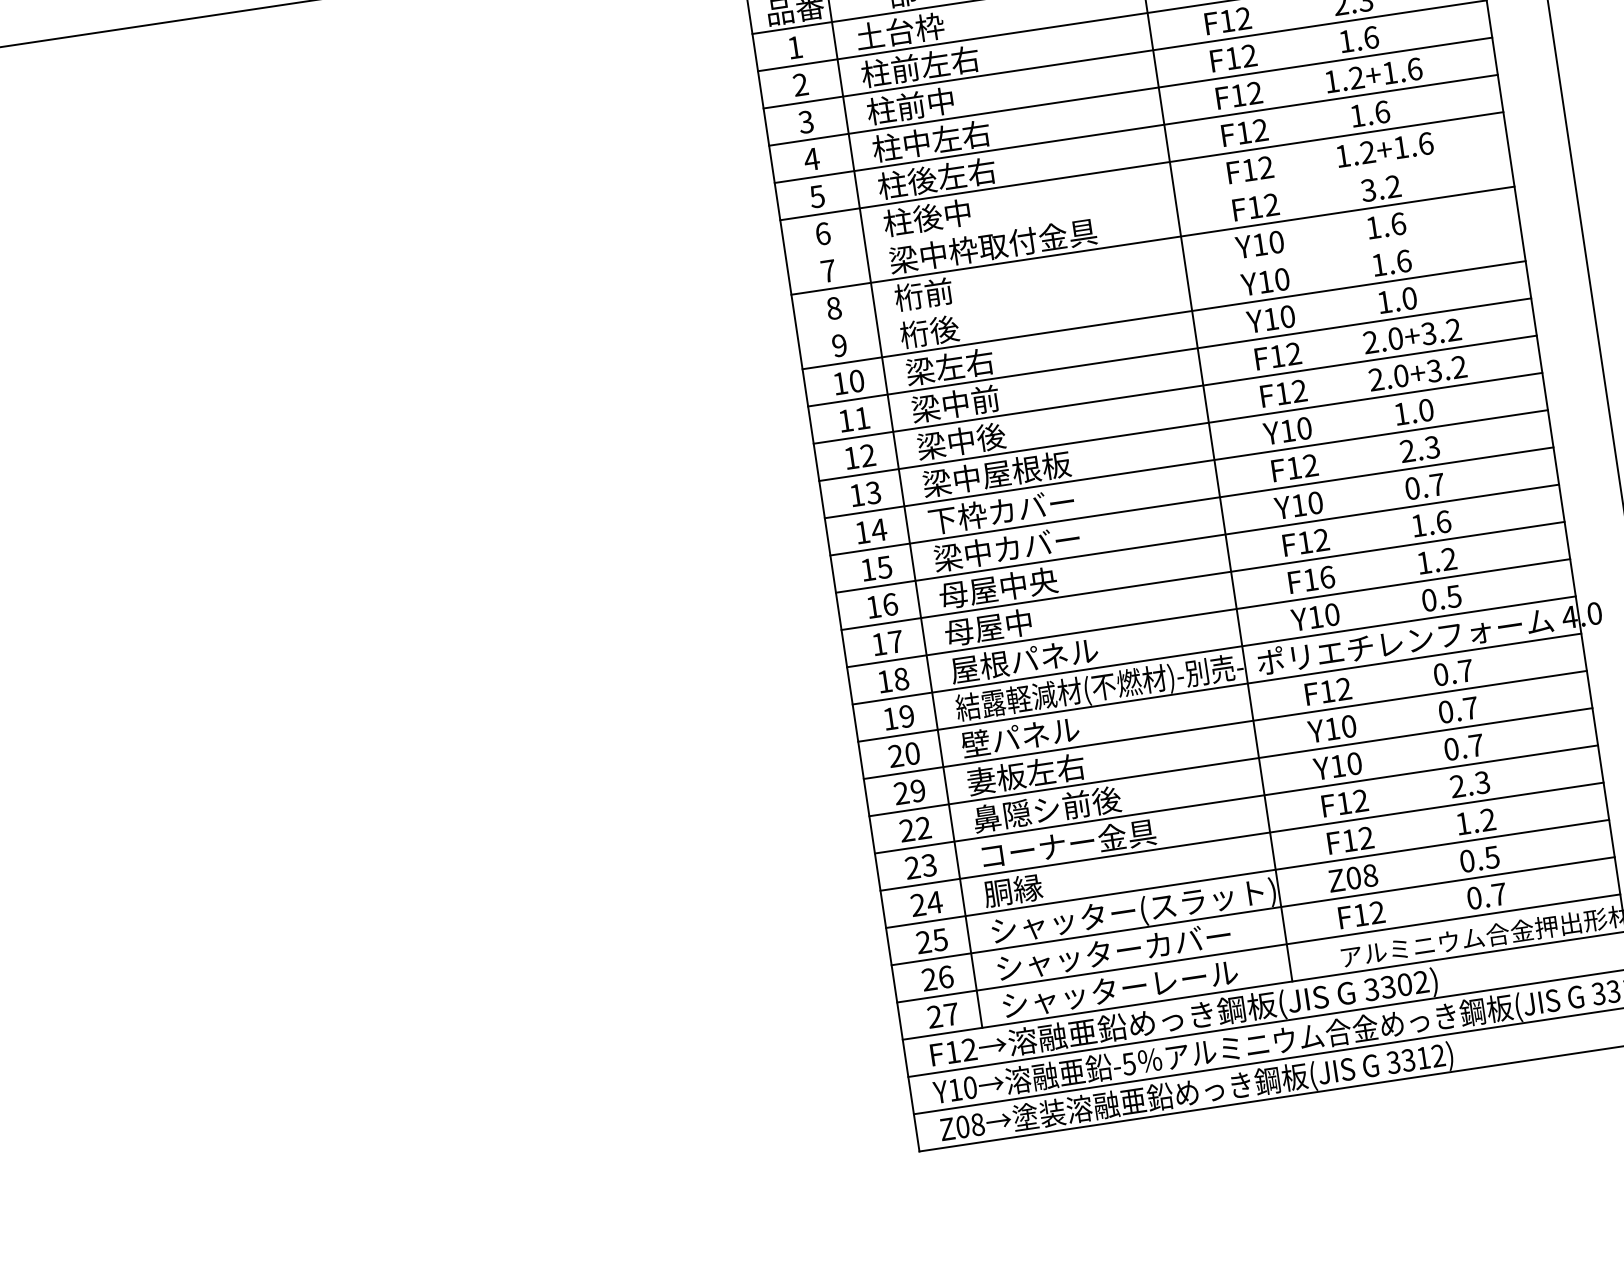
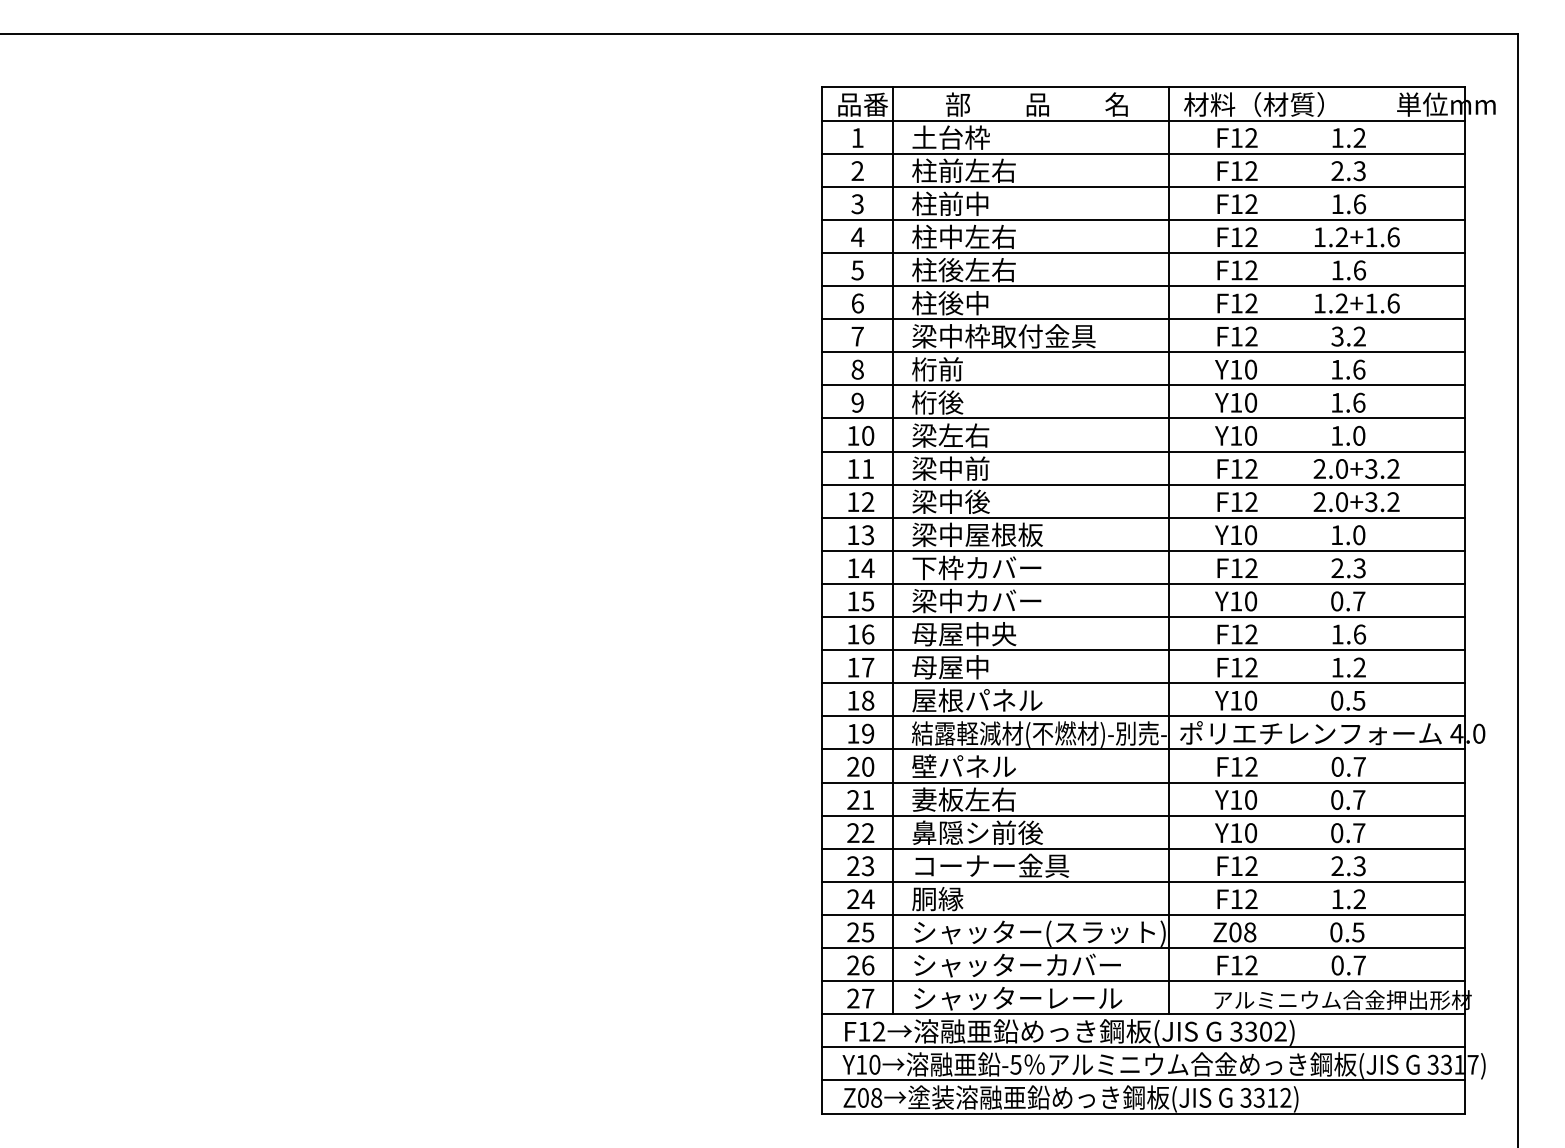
line: (1147, 203) -> (1143, 319), added
line: (1158, 278) -> (1143, 385), added
text: (1327, 577) -> (1251, 667), F16 -> F12
text: (918, 790) -> (868, 799), 29 -> 21

